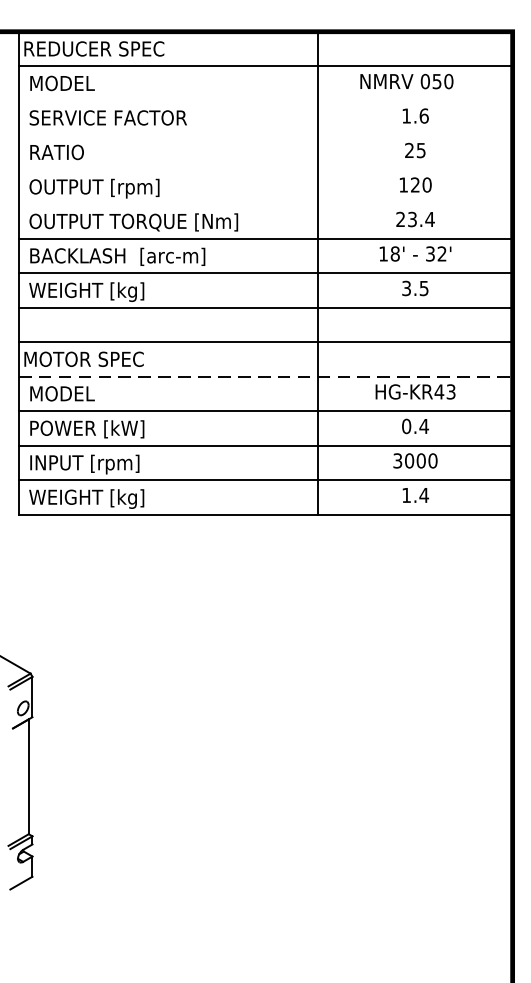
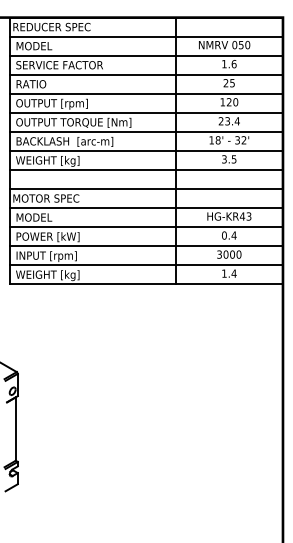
line: (265, 100) -> (146, 55), added
line: (265, 134) -> (146, 74), added
line: (265, 169) -> (146, 93), added
line: (265, 203) -> (146, 112), added
line: (267, 377) -> (147, 208), dashed -> solid

